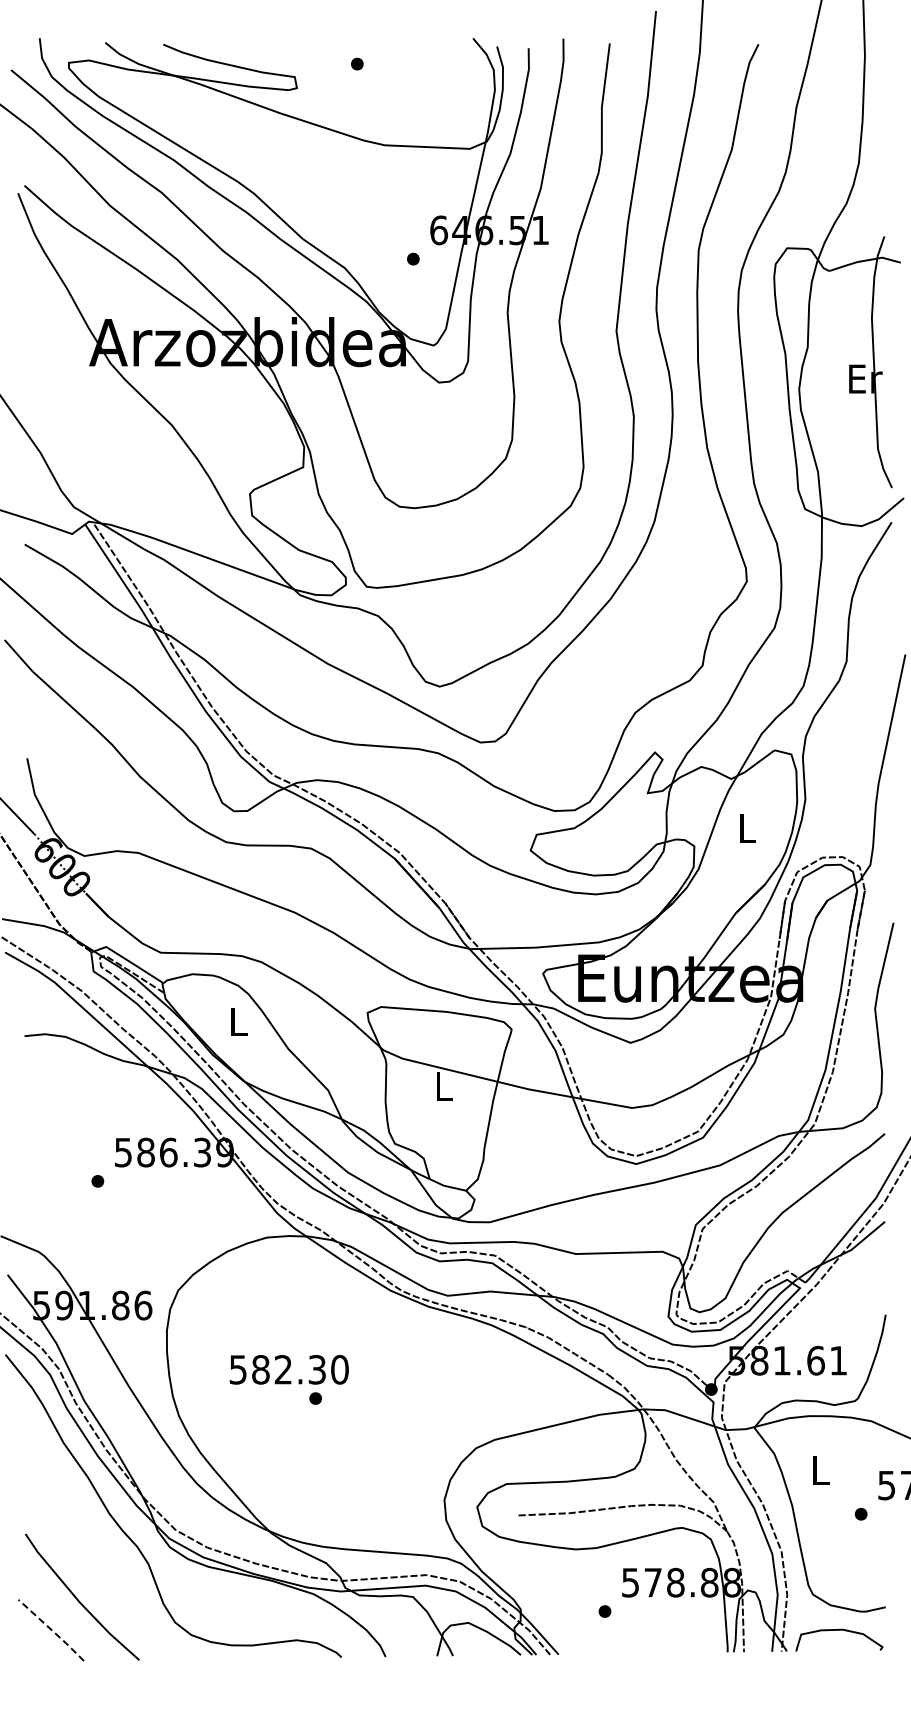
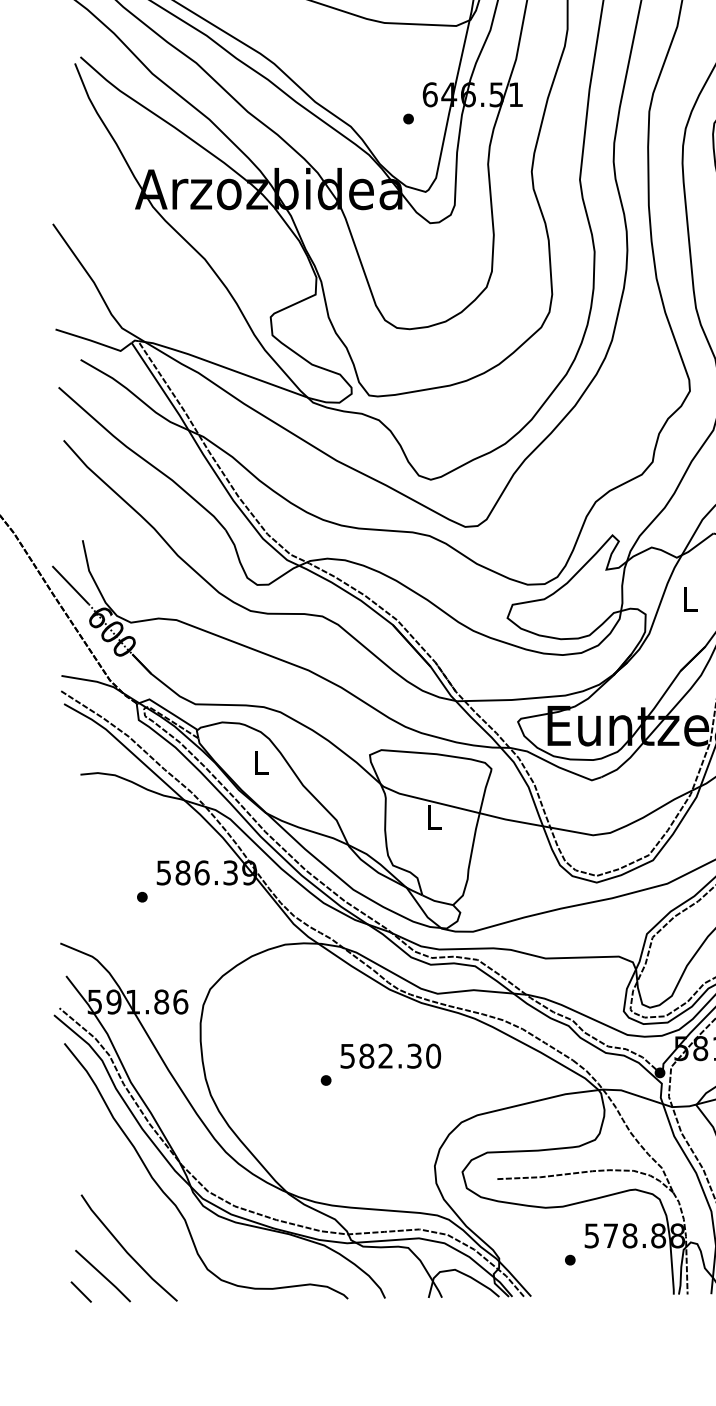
text: (288, 1369) -> (390, 1055), moved
line: (52, 1630) -> (104, 1276), dashed -> solid
line: (25, 1648) -> (81, 1291), added

